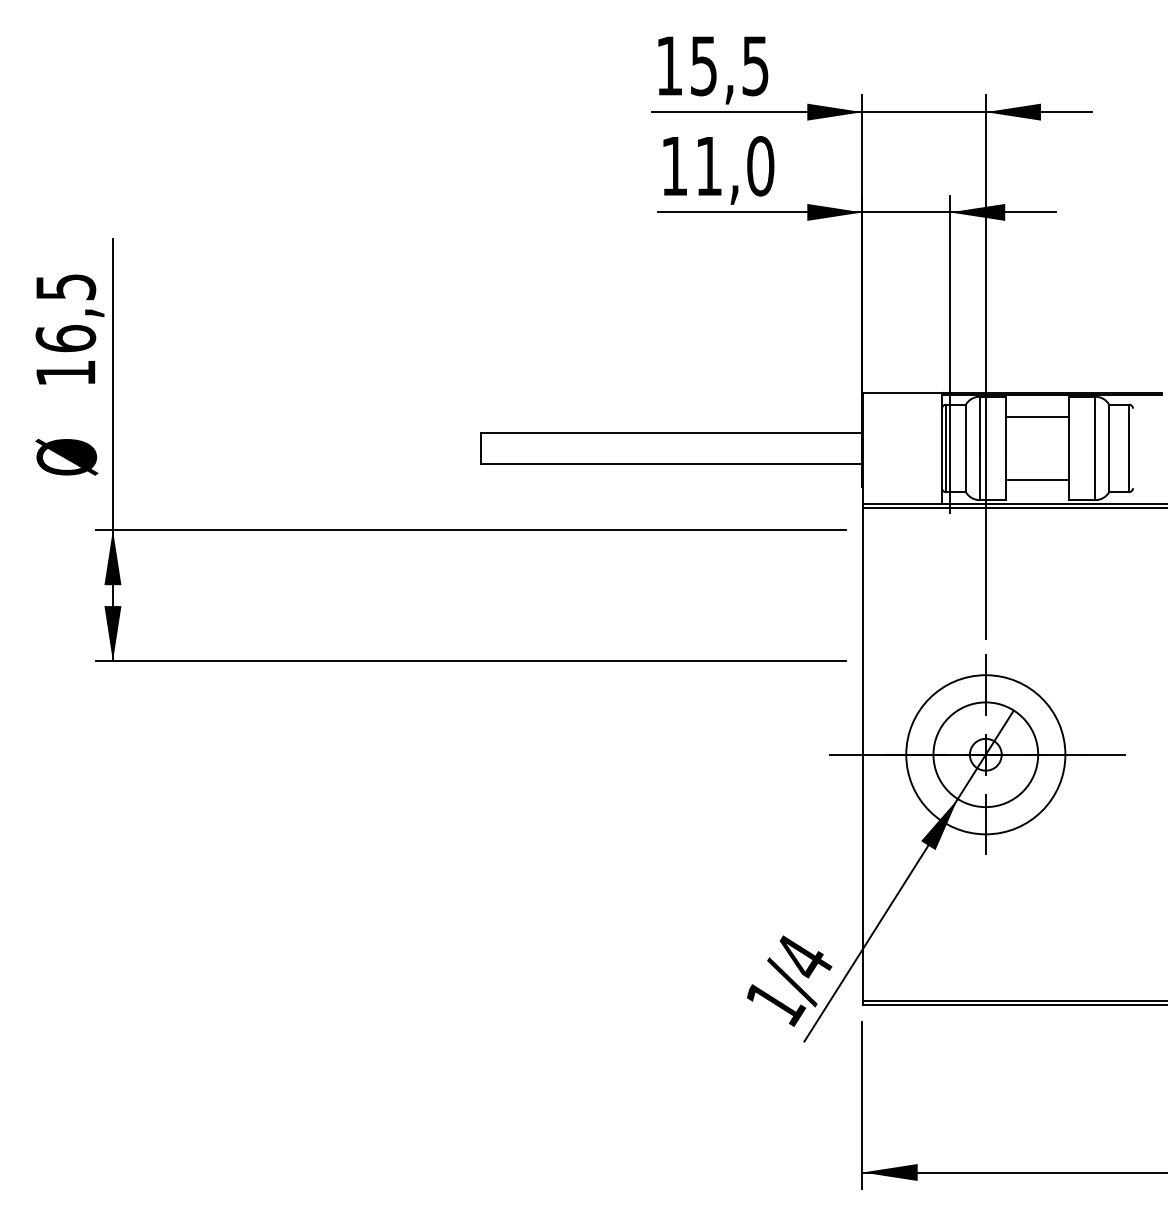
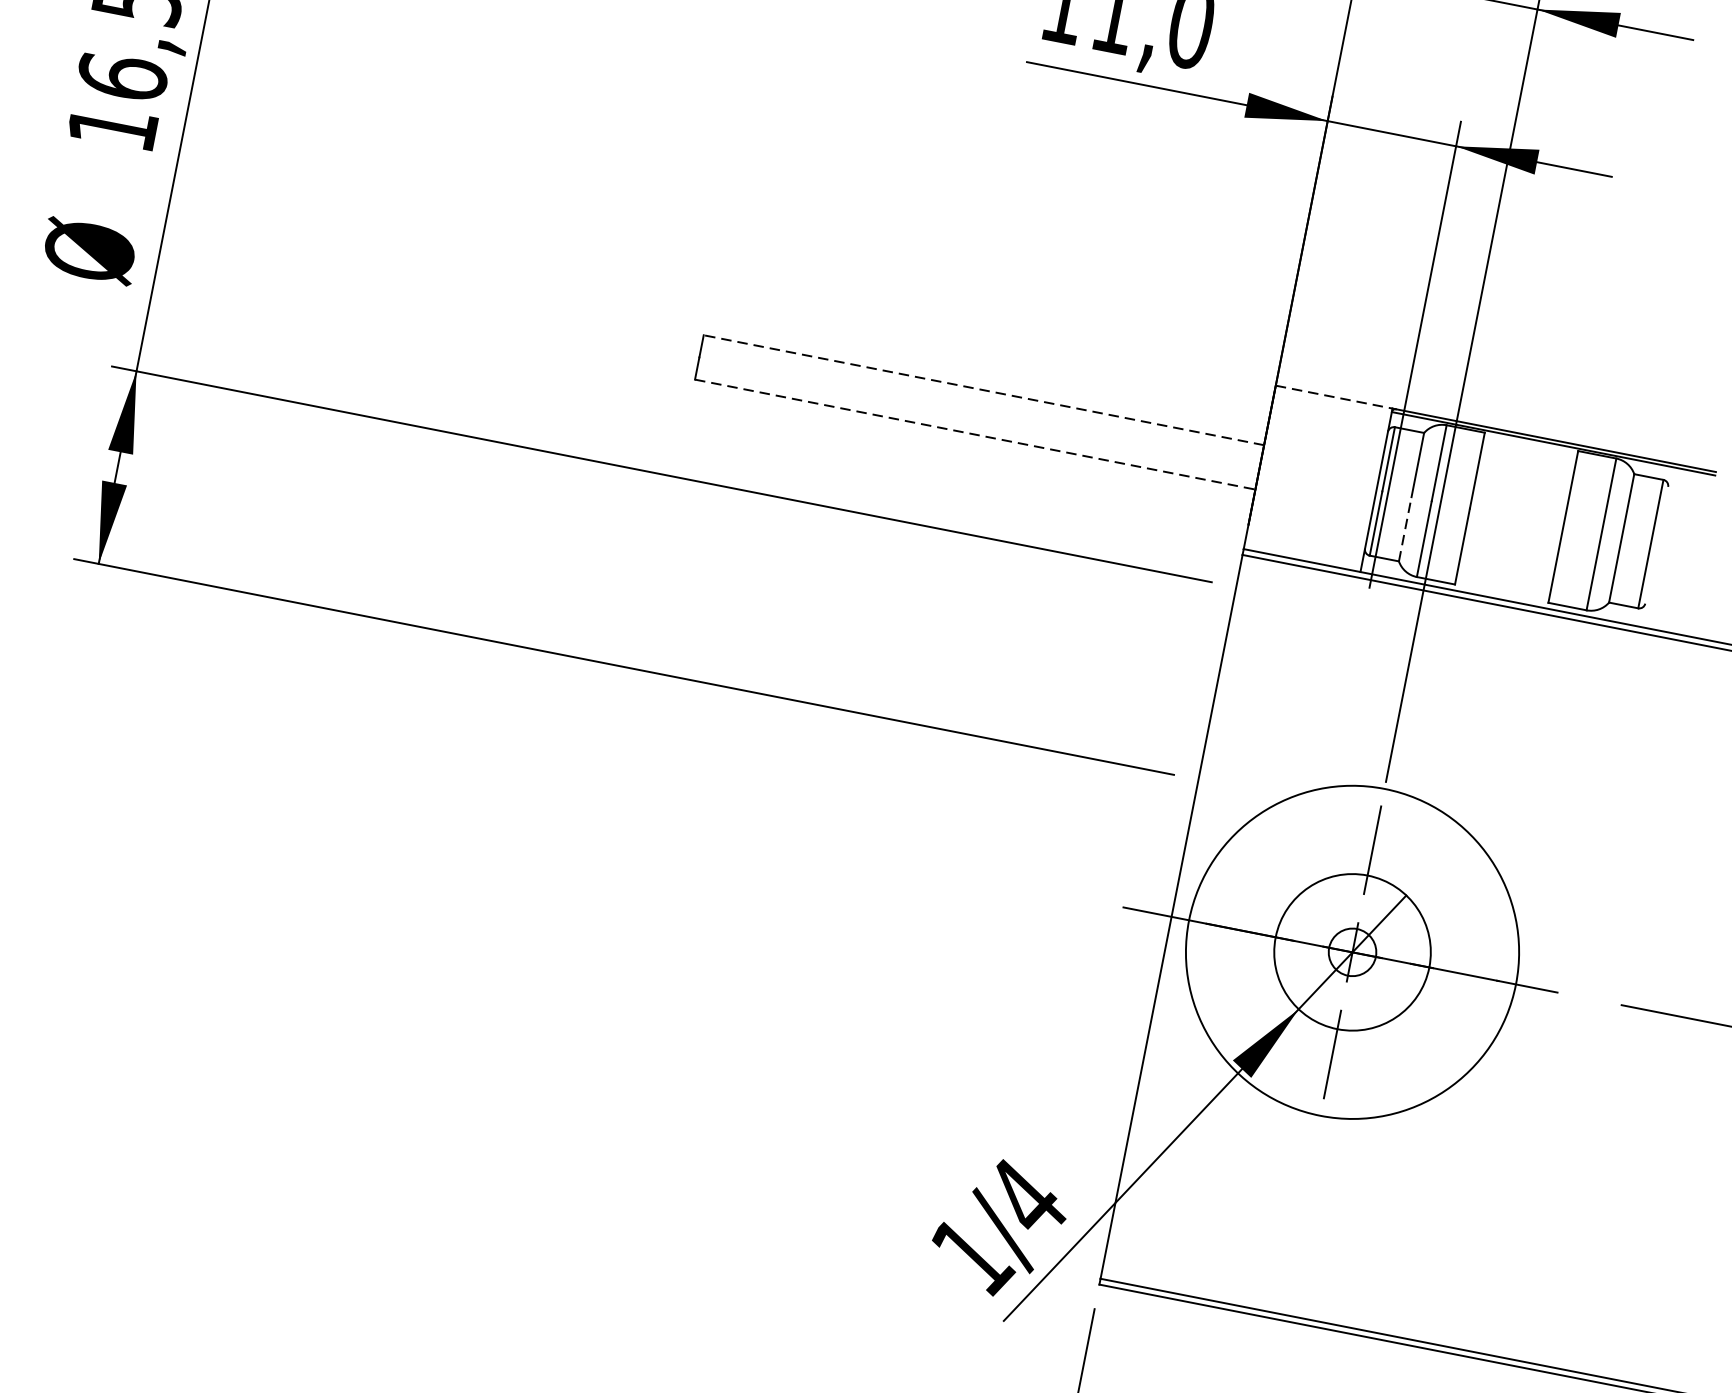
line: (902, 392) -> (1334, 396), solid -> dashed
line: (1037, 416) -> (1525, 470), removed
line: (671, 433) -> (983, 390), solid -> dashed
line: (671, 463) -> (975, 434), solid -> dashed
line: (965, 470) -> (1404, 529), solid -> dashed
line: (1037, 480) -> (1507, 564), removed
circle: (985, 754) -> (1352, 951), size x1.4

